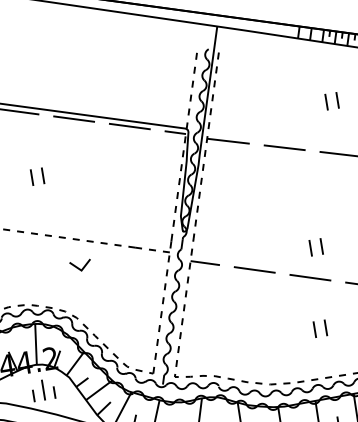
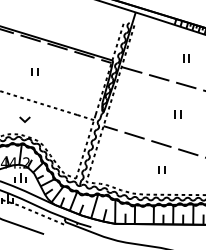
part: (315, 247) -> (177, 114), moved
part: (79, 265) -> (24, 119), moved

